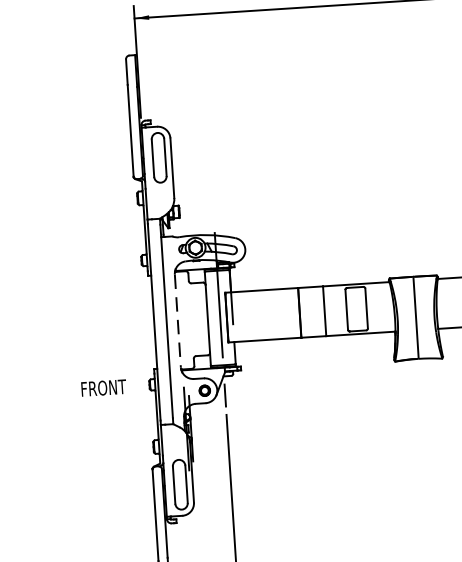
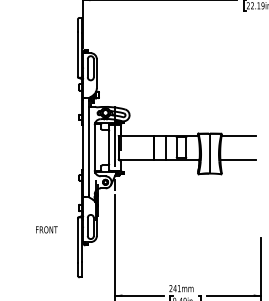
line: (177, 320) -> (94, 147), dashed -> solid
text: (103, 387) -> (46, 229), moved

